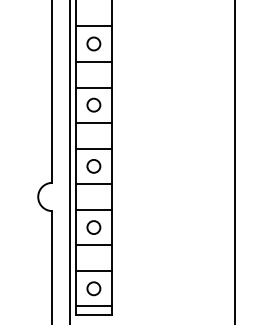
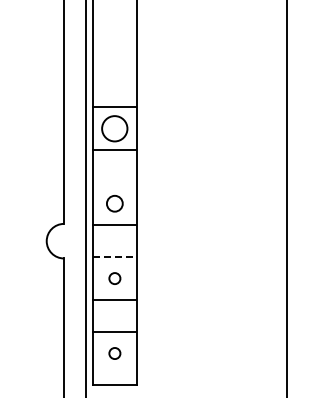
line: (93, 26) -> (114, 32), removed
circle: (93, 43) -> (114, 53), removed
line: (93, 61) -> (114, 75), removed
circle: (93, 104) -> (114, 128), size x1.6
line: (93, 149) -> (114, 182), removed
line: (93, 210) -> (114, 257), solid -> dashed
circle: (93, 227) -> (114, 278), size x0.7
circle: (93, 288) -> (114, 353), size x0.7
line: (93, 306) -> (114, 375), removed

